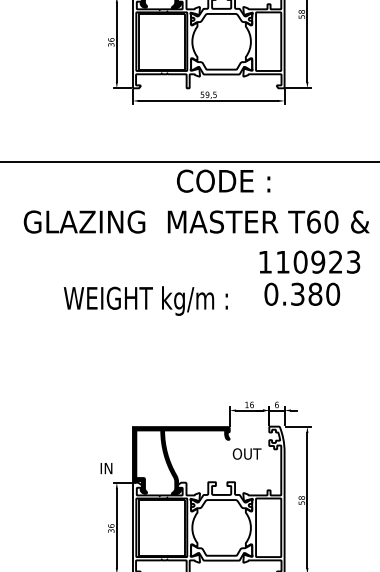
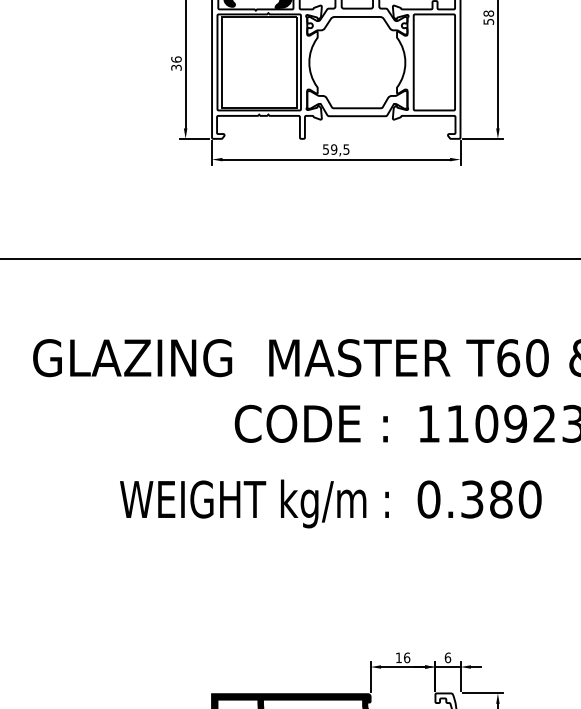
text: (223, 180) -> (311, 422), moved
text: (302, 293) -> (480, 498), moved
text: (145, 300) -> (253, 503), moved

